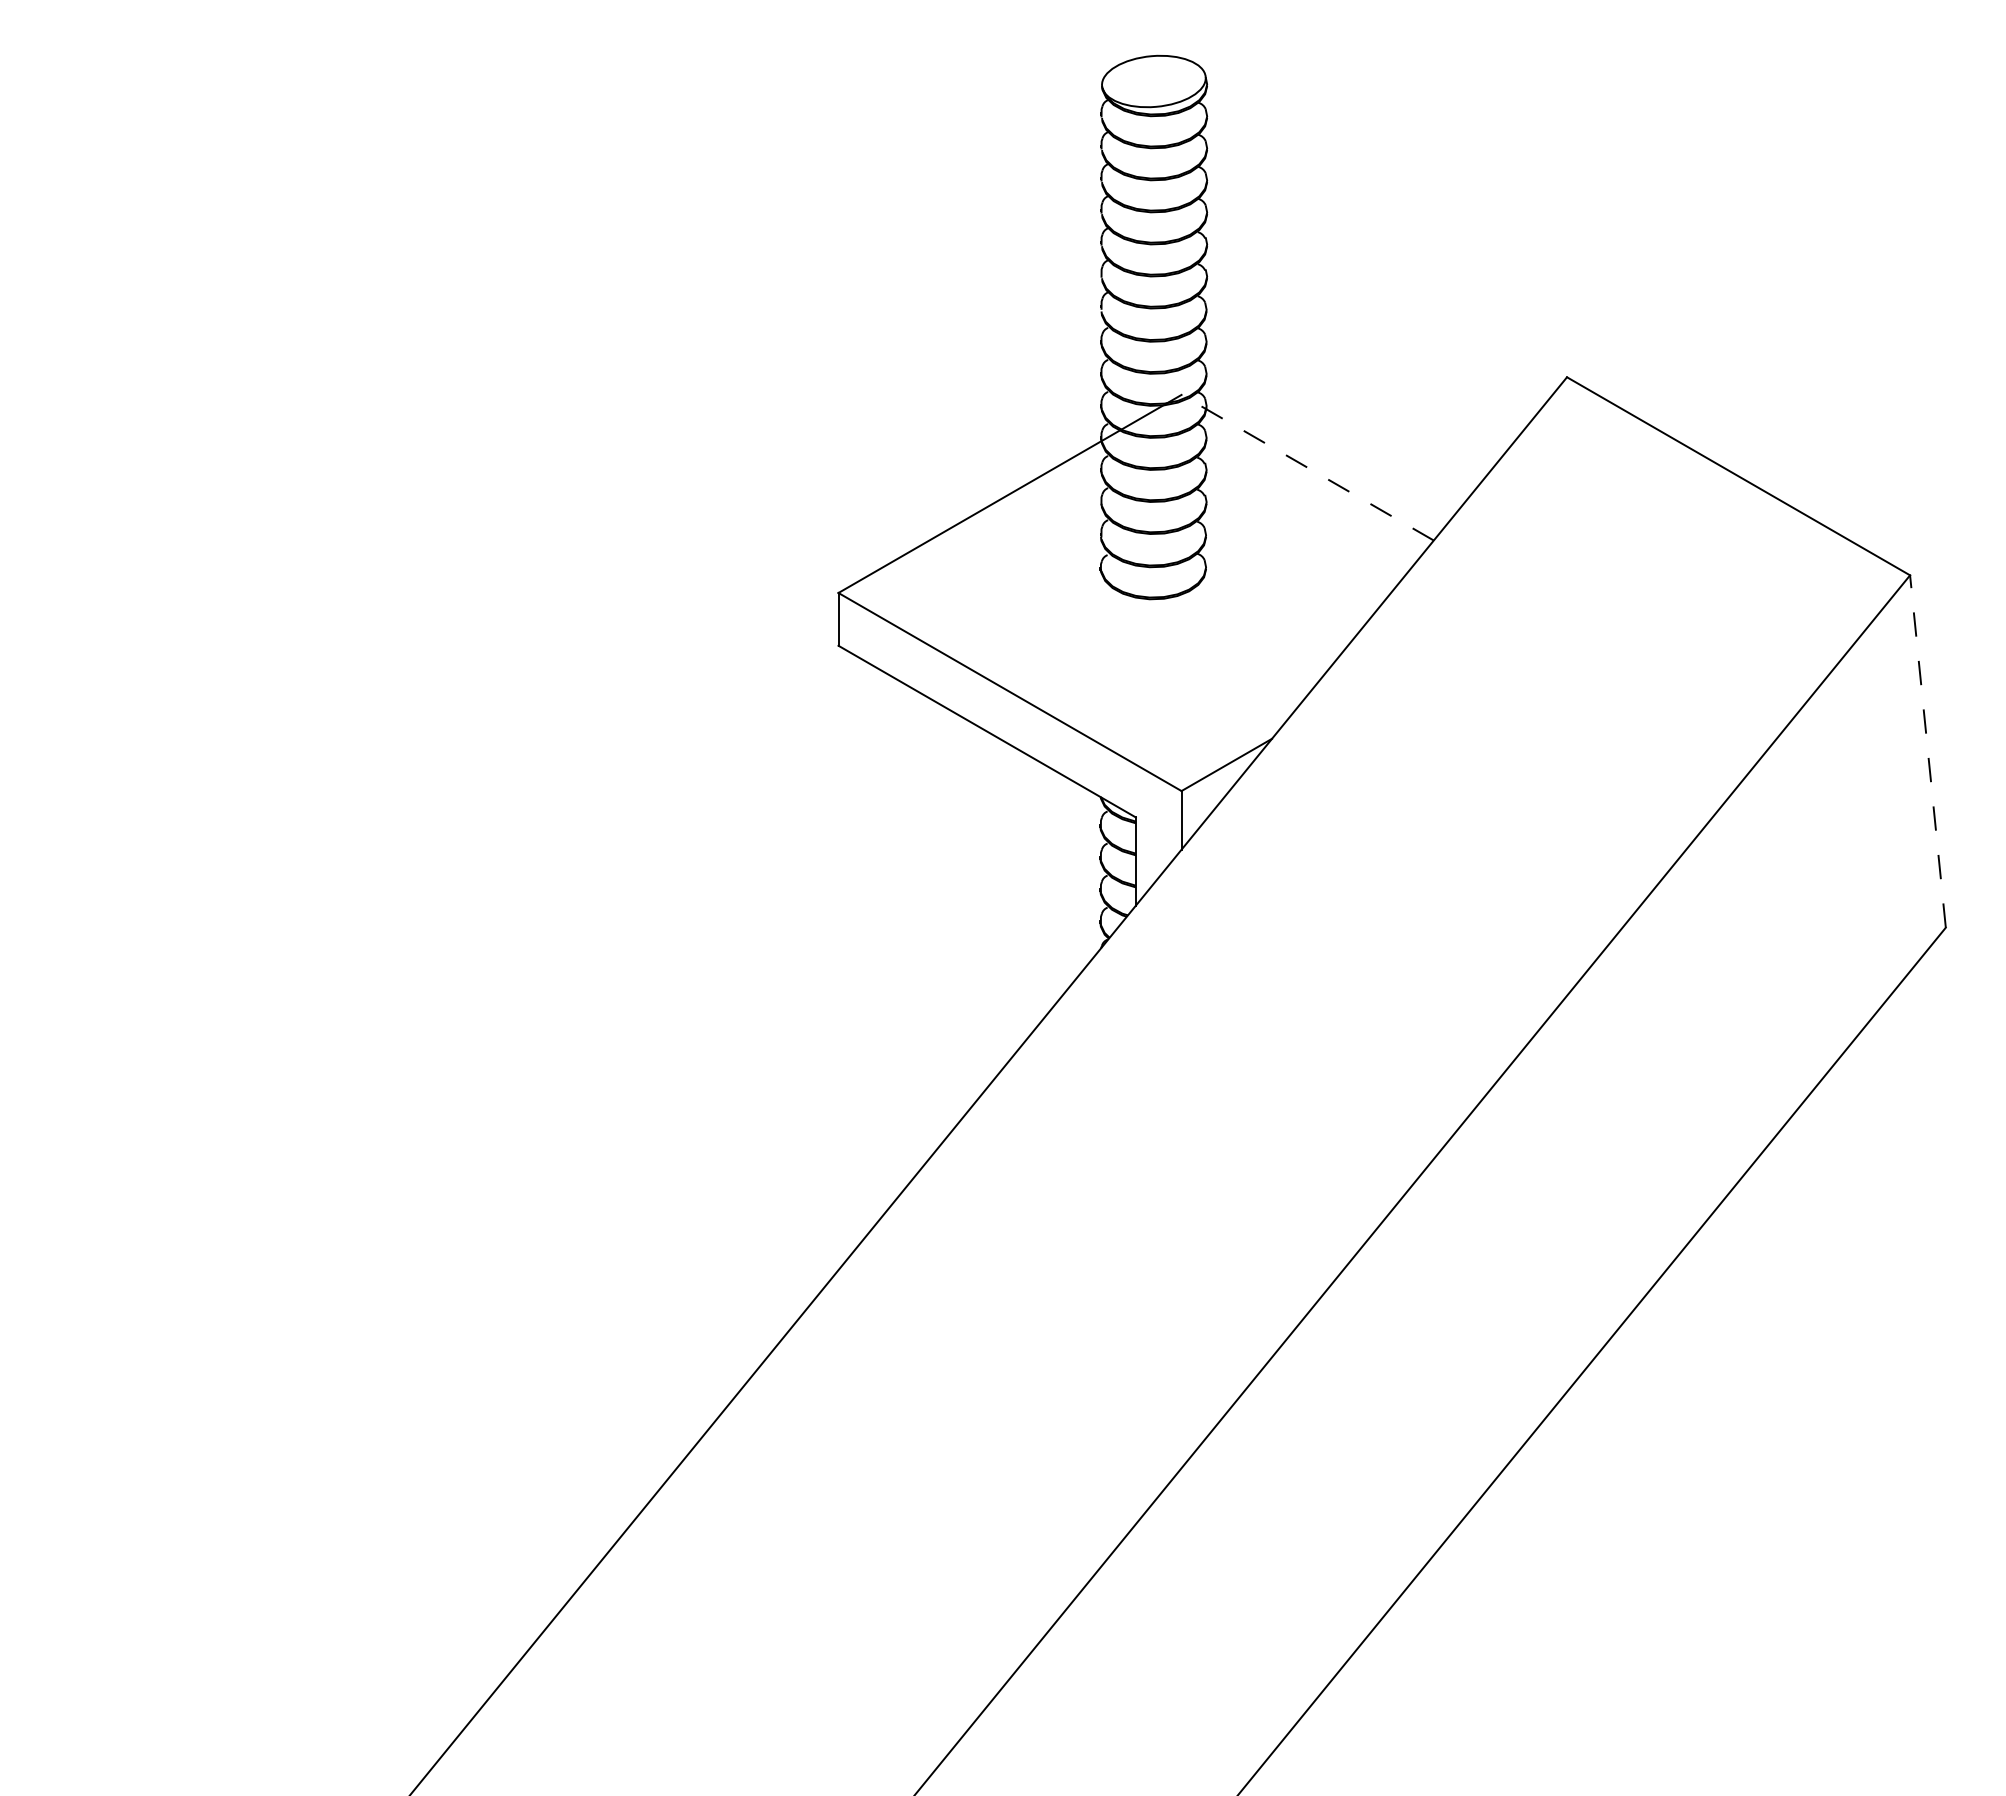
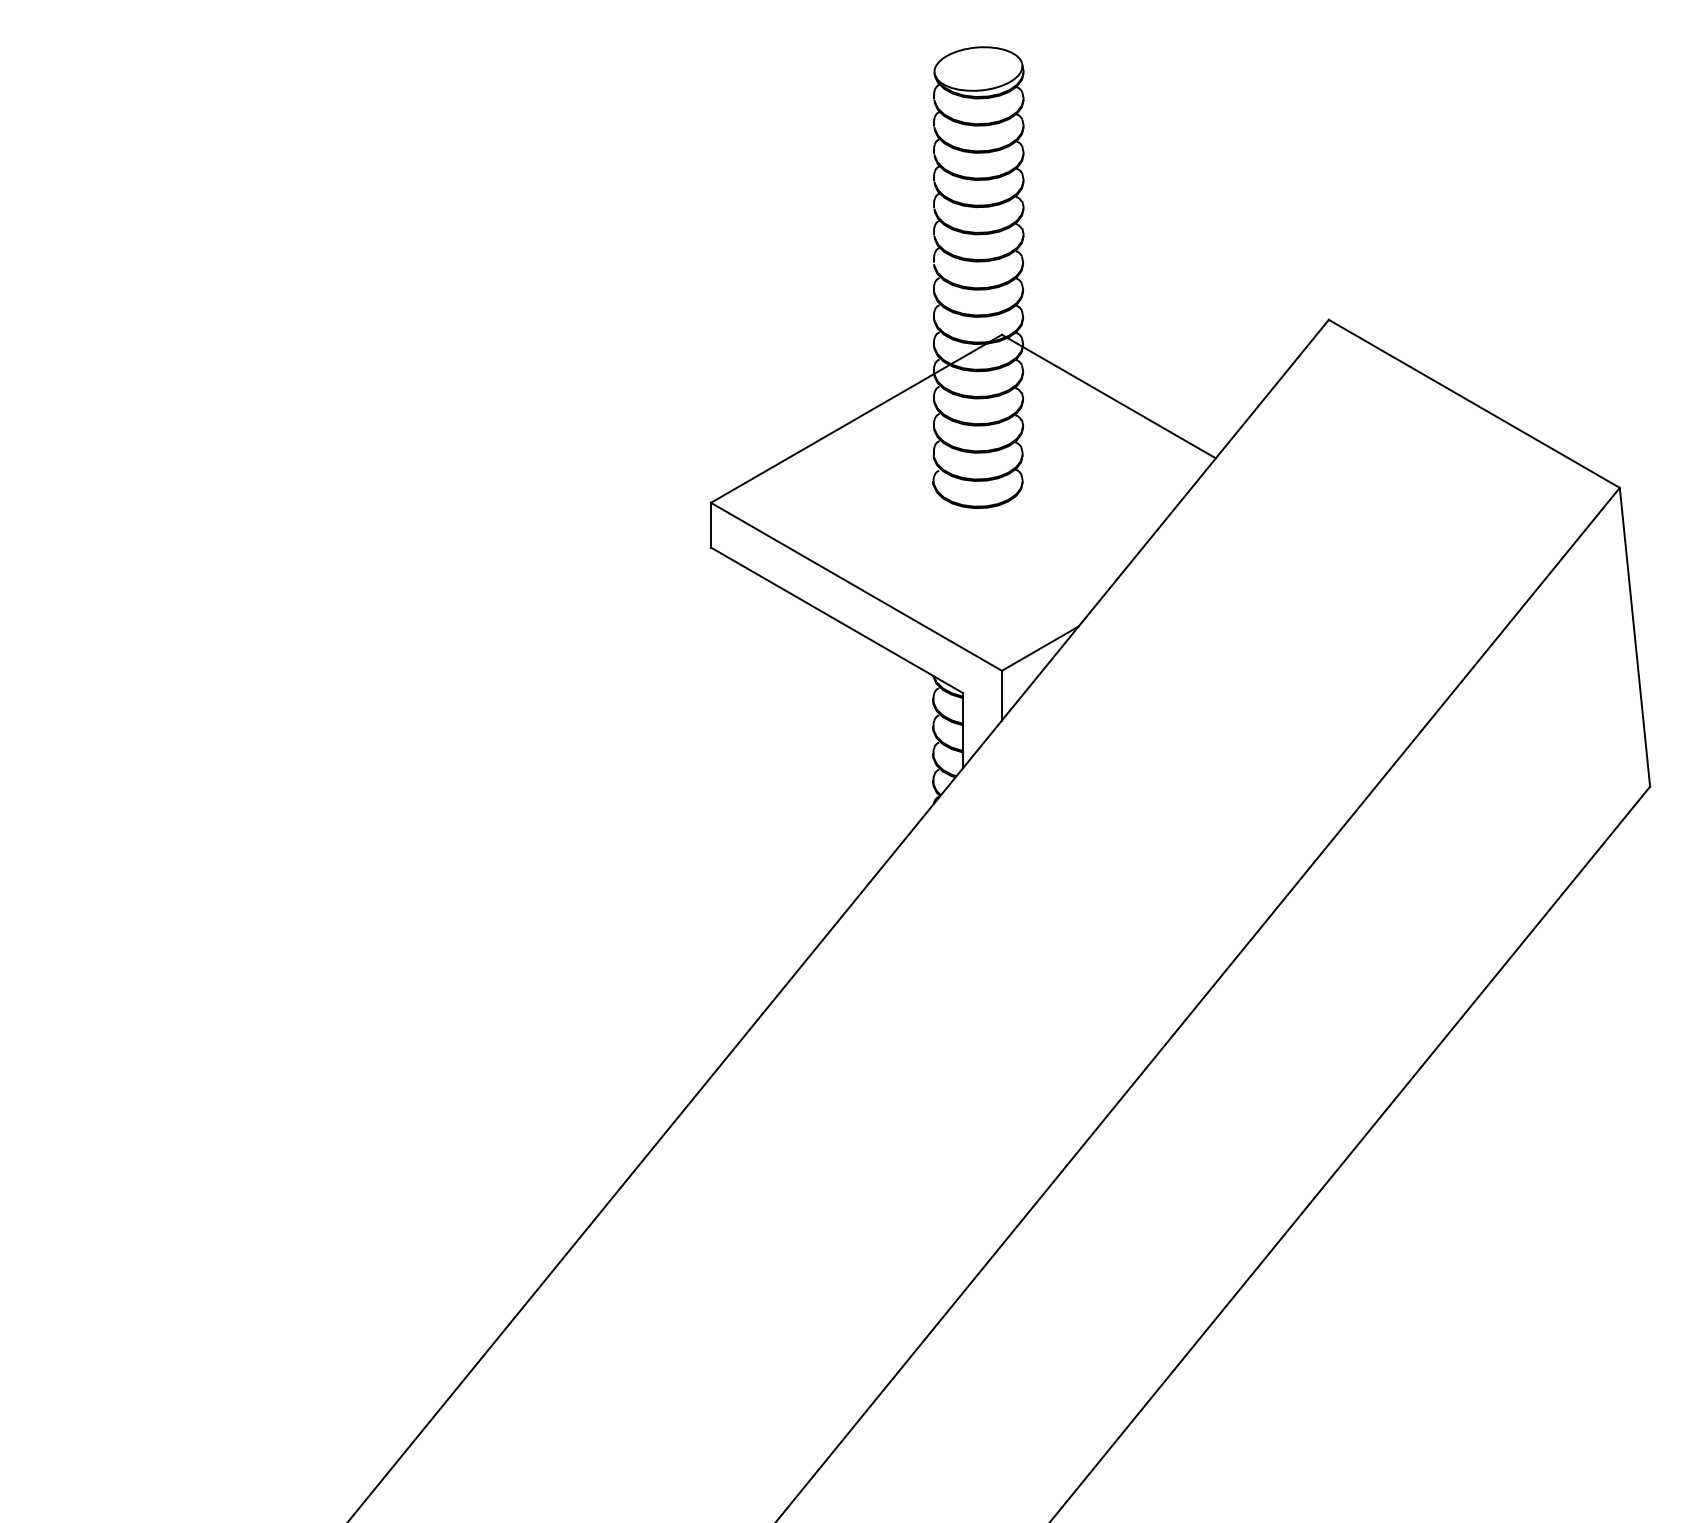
line: (1307, 467) -> (1108, 396), dashed -> solid
line: (1927, 751) -> (1634, 637), dashed -> solid

